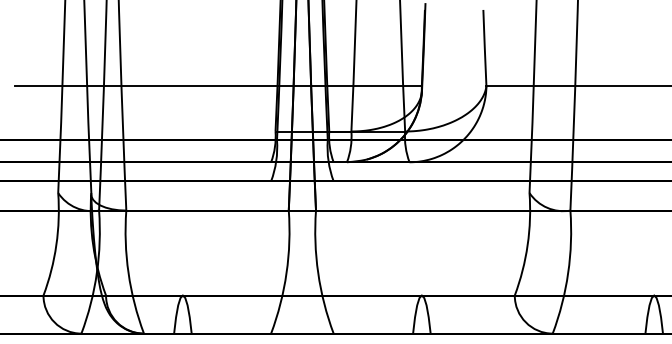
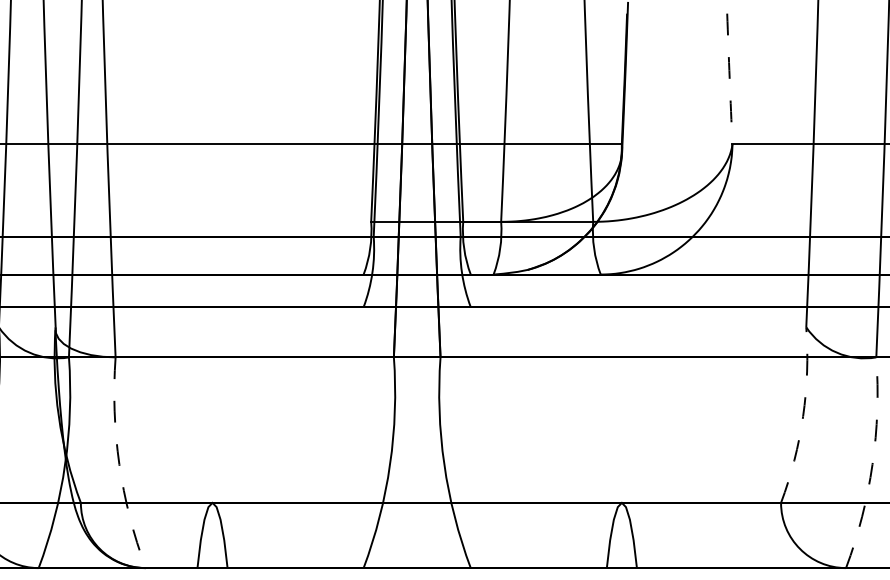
arc: (484, 48) -> (729, 79), solid -> dashed
arc: (527, 245) -> (802, 417), solid -> dashed
arc: (128, 273) -> (119, 465), solid -> dashed
arc: (568, 273) -> (873, 465), solid -> dashed

